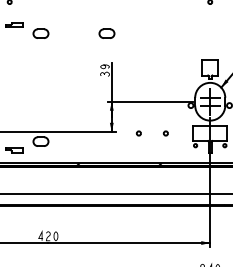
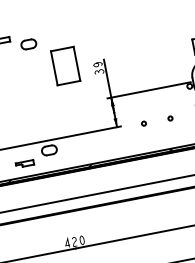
part: (106, 33) -> (93, 31), removed
part: (72, 61) -> (65, 65), added

